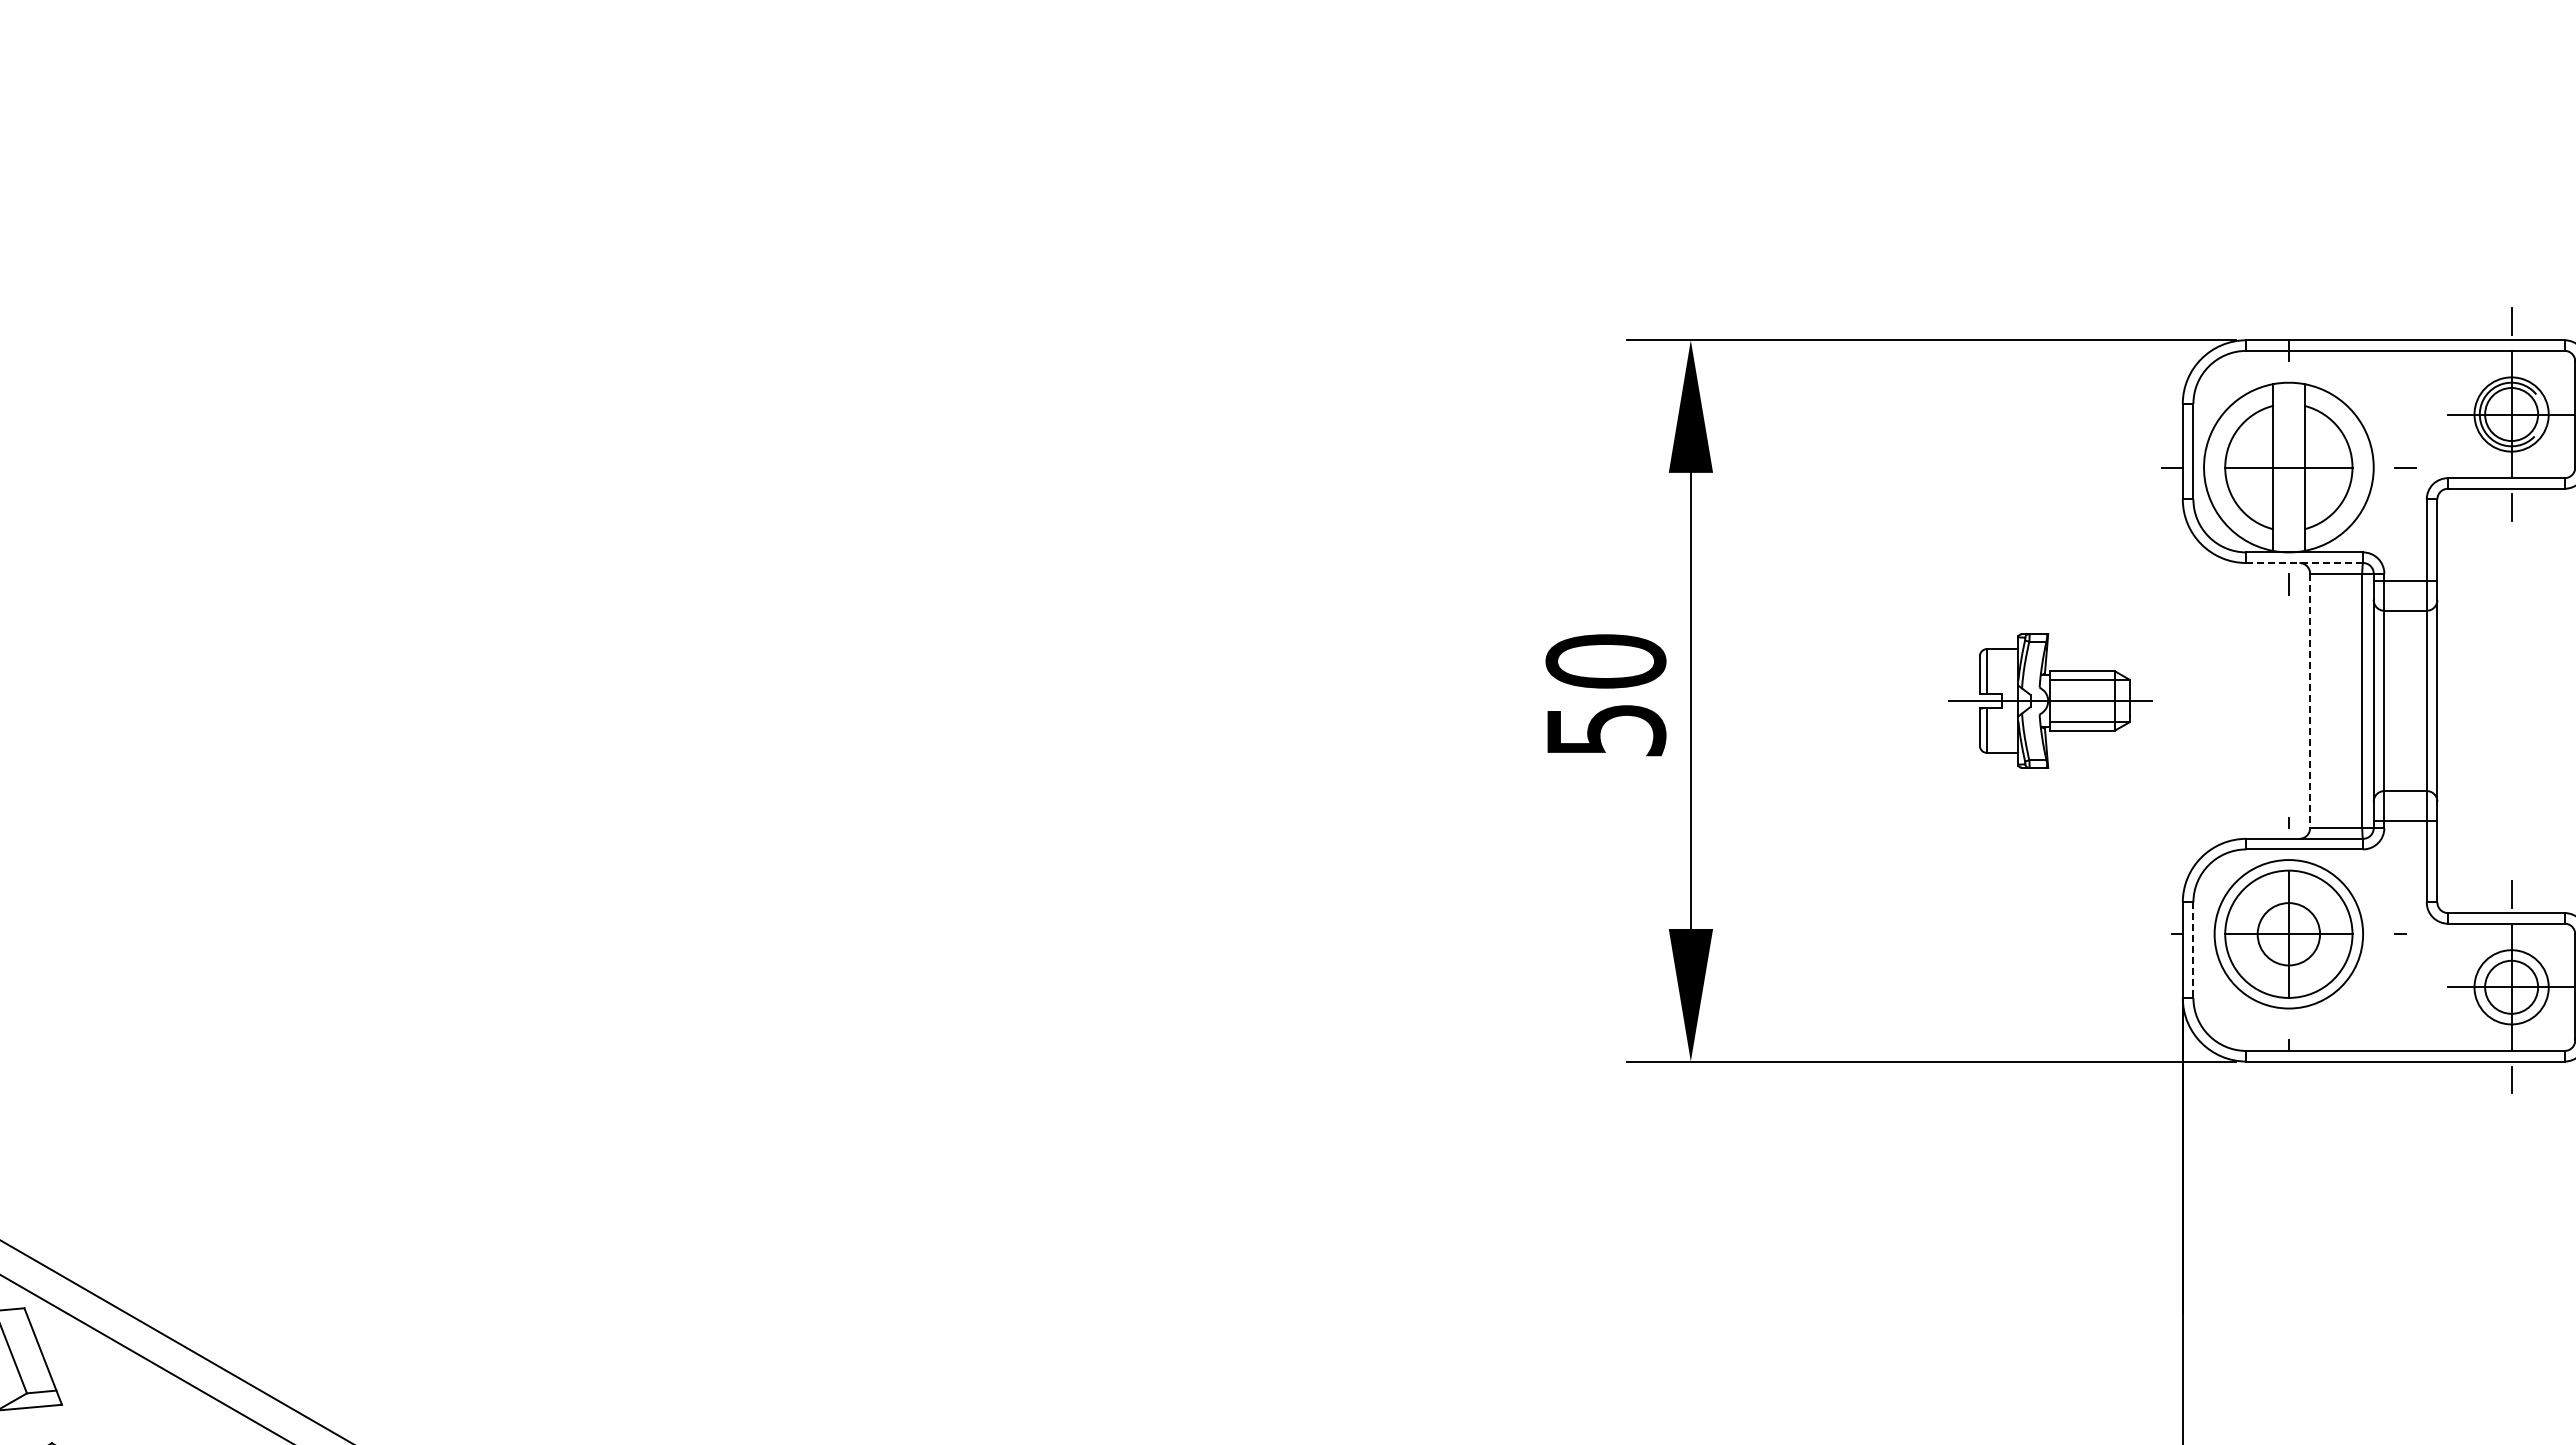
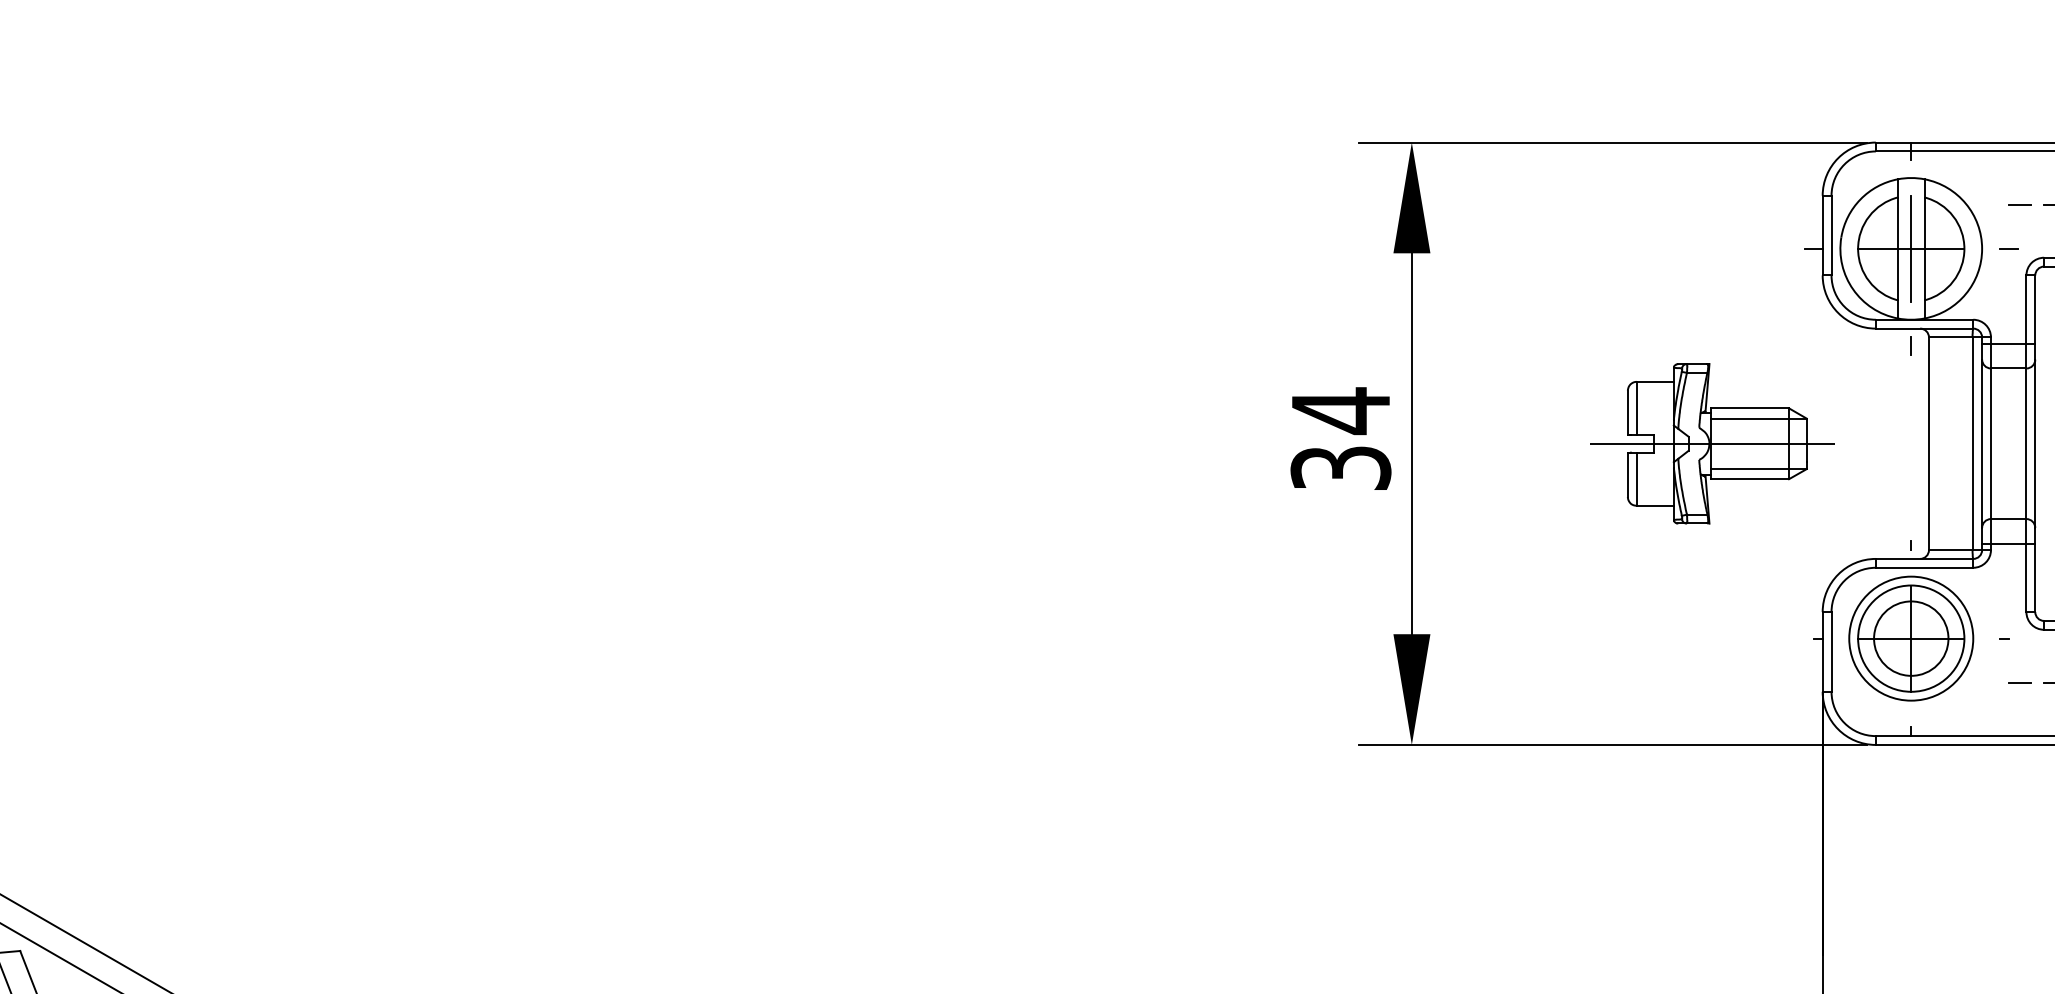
line: (2418, 414) -> (2019, 204), added
line: (2288, 467) -> (1910, 248), added
line: (2305, 563) -> (1925, 329), dashed -> solid
text: (1605, 694) -> (1340, 438), 50 -> 34
part: (2050, 700) -> (1712, 443), size x1.43
line: (2310, 701) -> (1929, 444), dashed -> solid
circle: (2288, 933) -> (1910, 637), size x1.43
line: (2193, 950) -> (1831, 652), dashed -> solid
line: (2418, 987) -> (2019, 683), added

